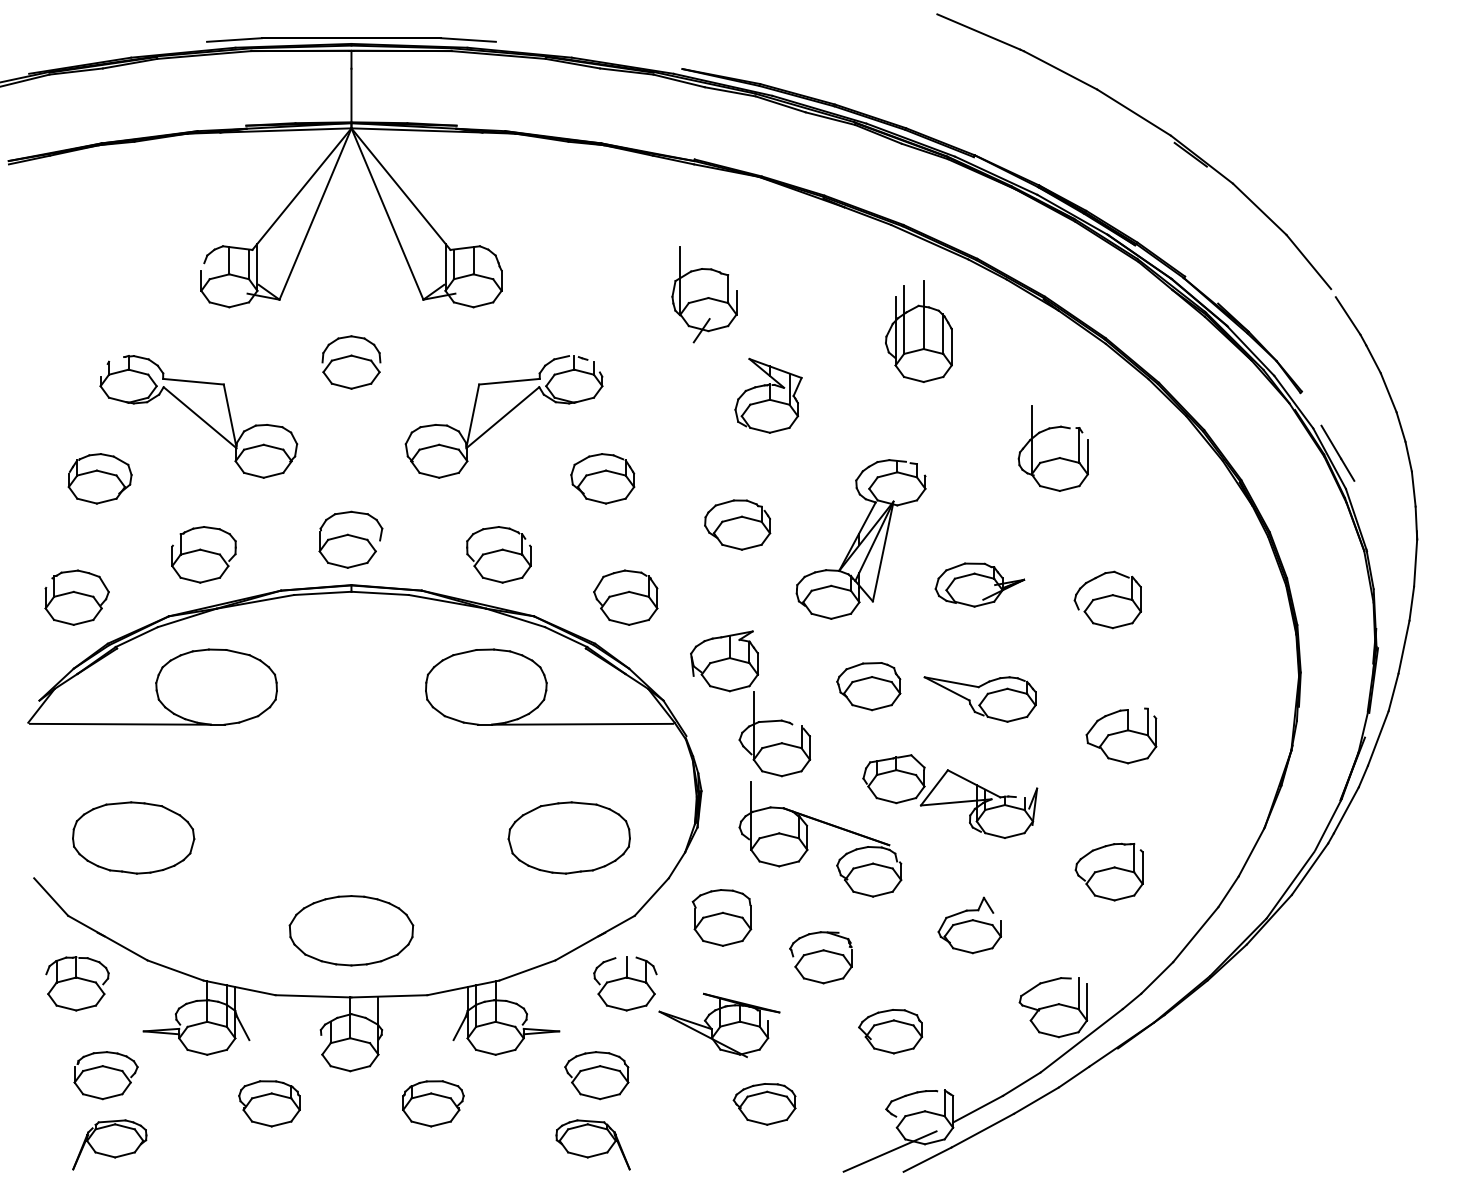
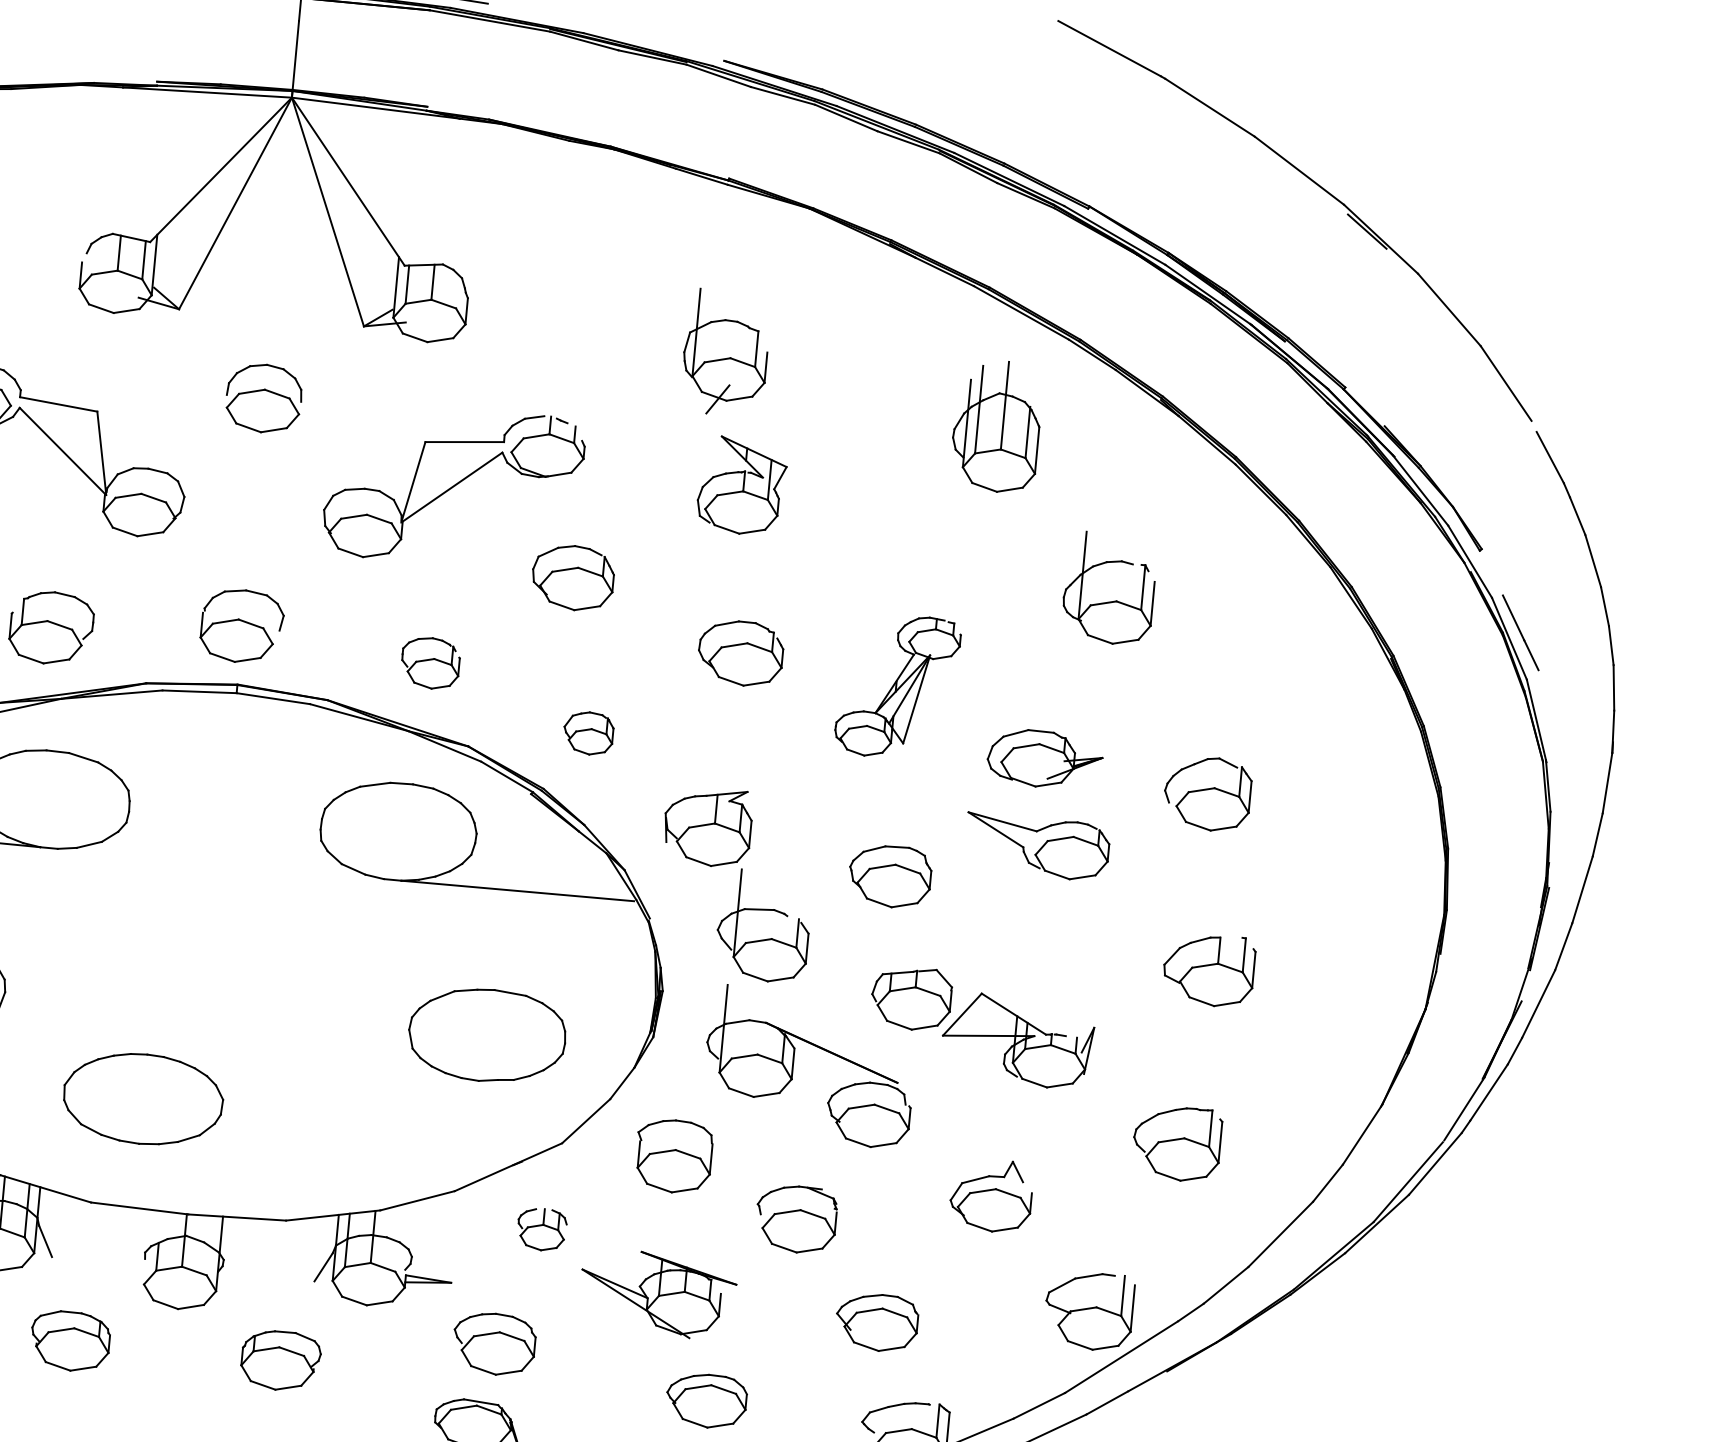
part: (768, 395) -> (741, 485), moved
part: (1056, 457) -> (1112, 600), moved
part: (860, 539) -> (897, 686), size x0.7
part: (498, 554) -> (430, 662), size x0.7
part: (625, 597) -> (588, 733), size x0.6
part: (979, 699) -> (1036, 847), moved
part: (351, 930) -> (143, 1098), moved
part: (625, 983) -> (542, 1229), size x0.6

